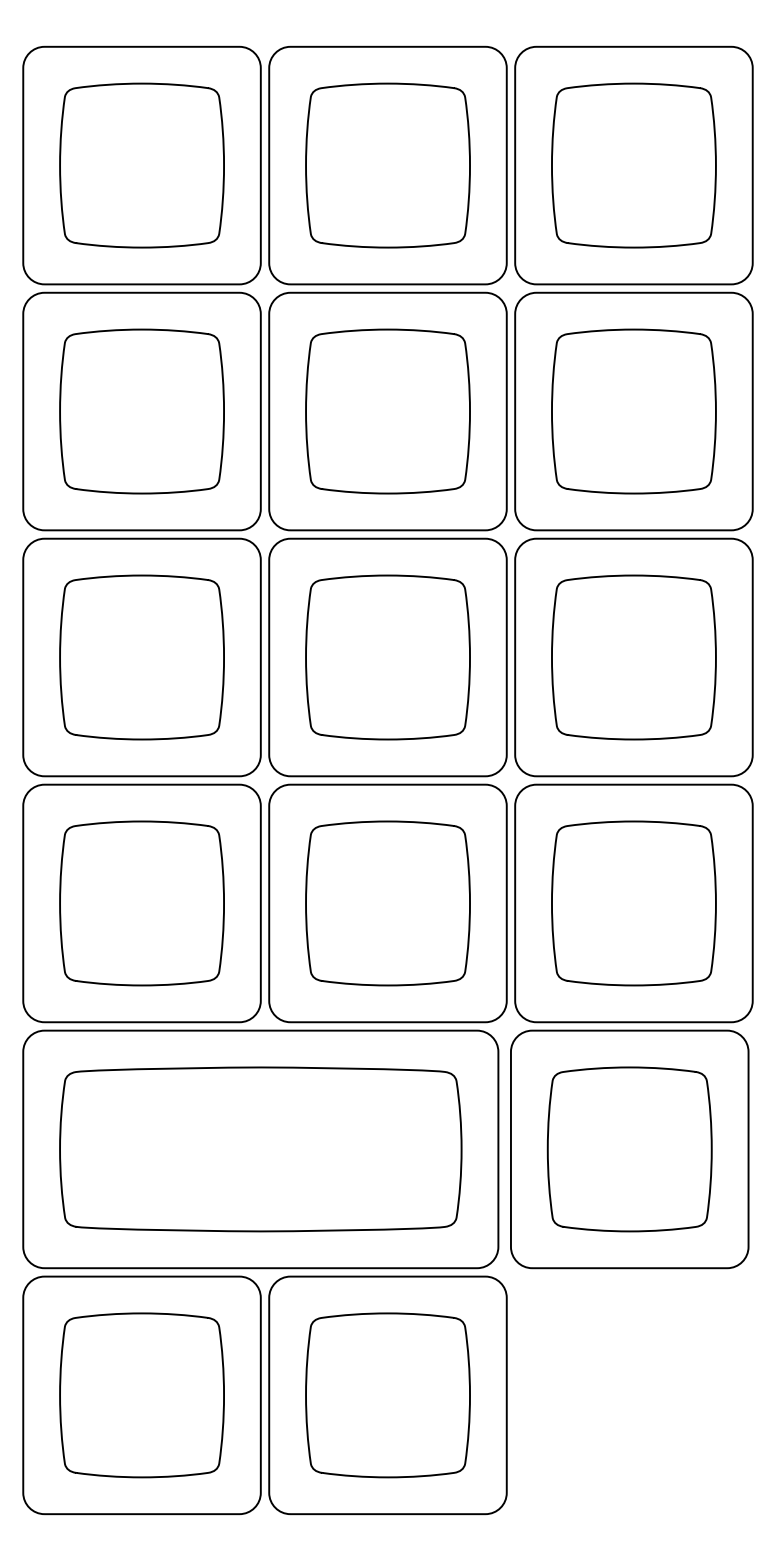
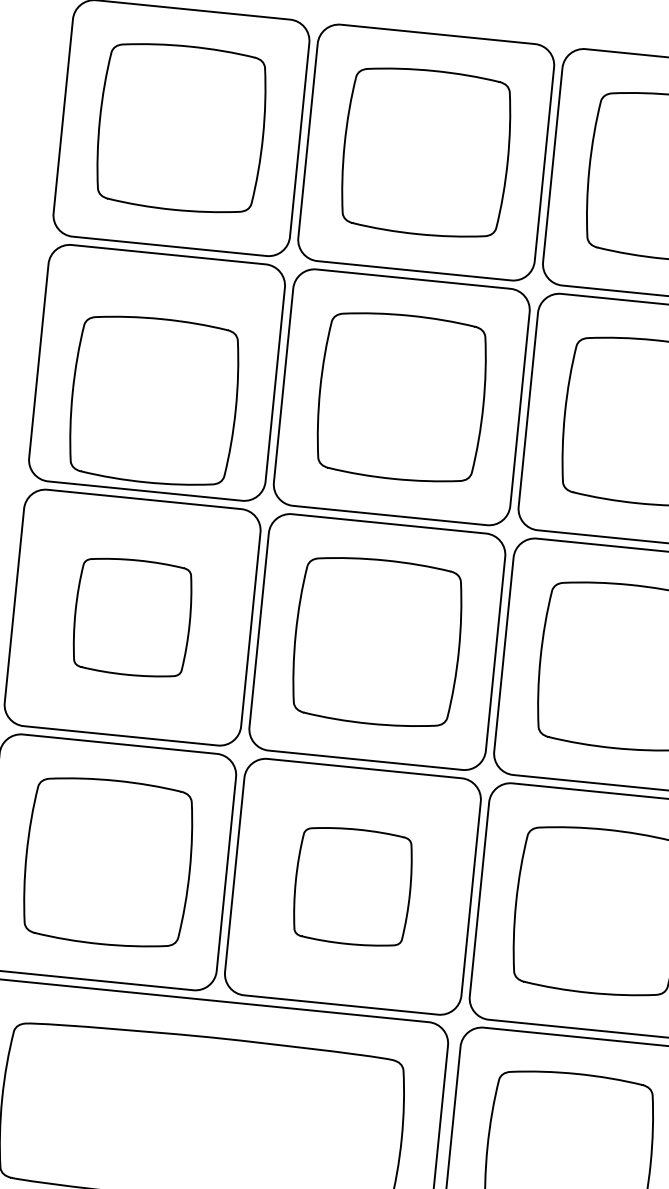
part: (141, 411) -> (153, 400), moved
part: (141, 657) -> (132, 617), size x0.7
part: (387, 903) -> (352, 886), size x0.7

